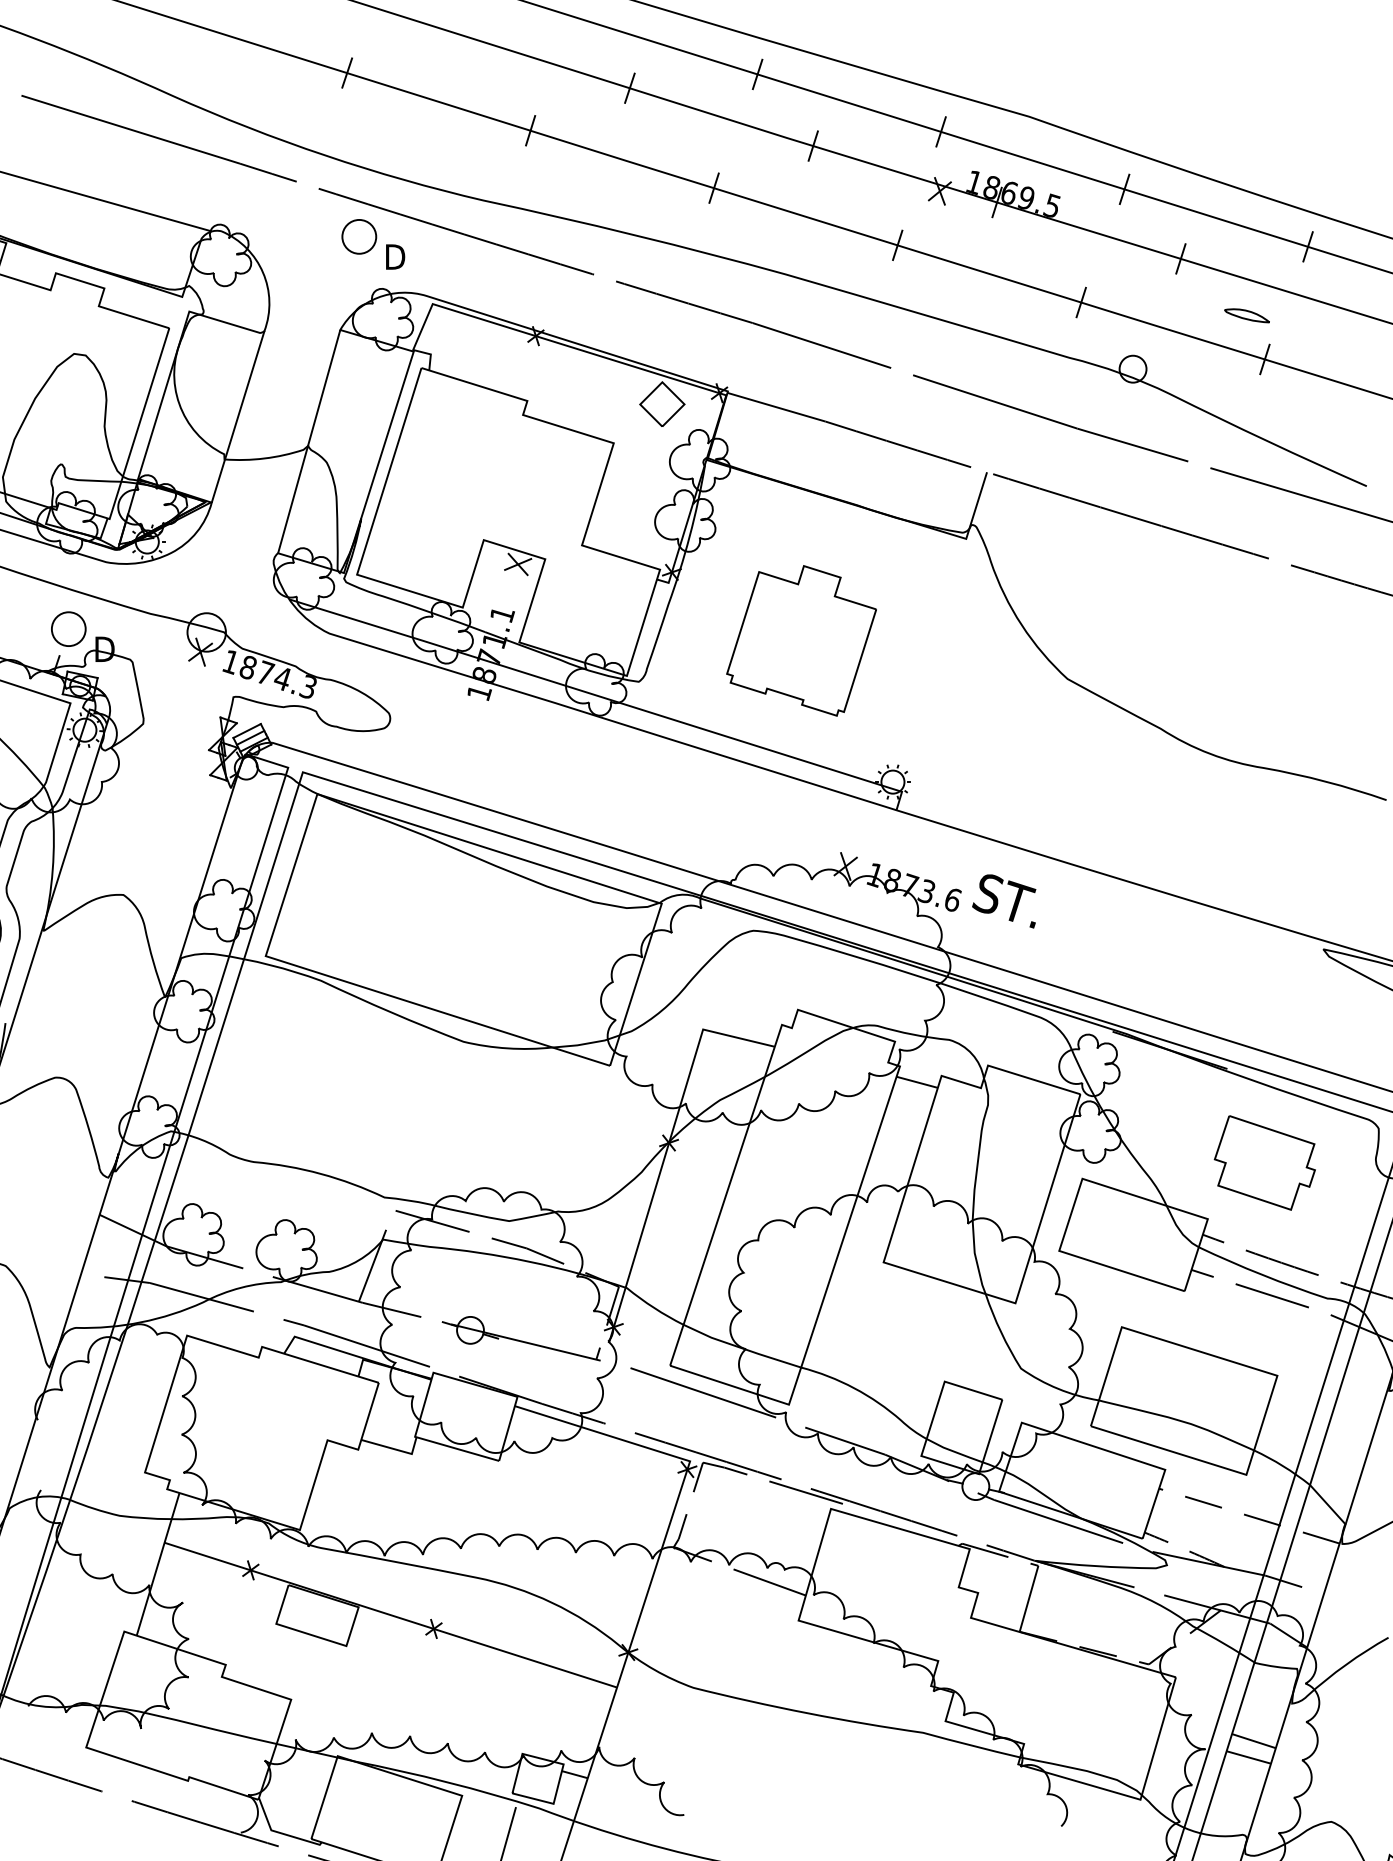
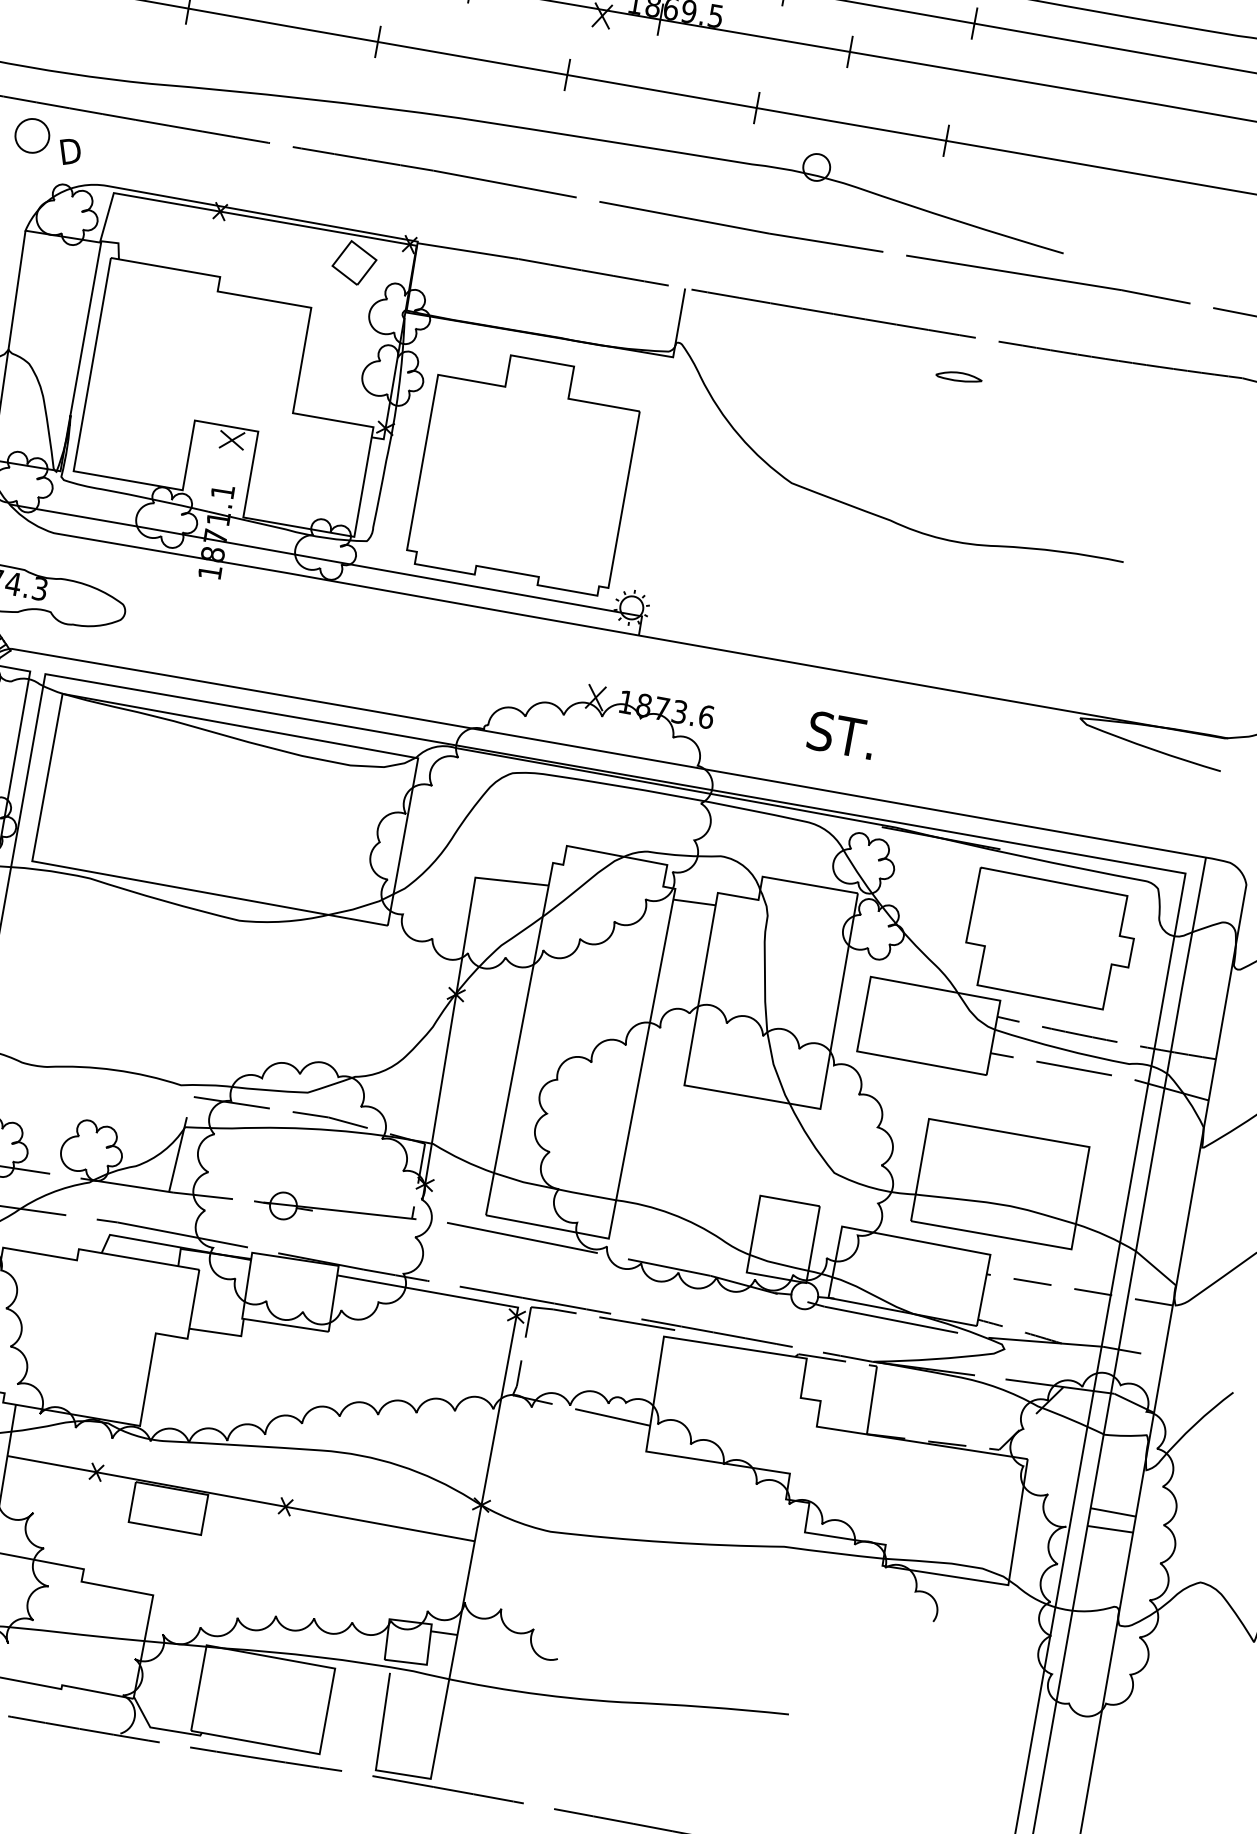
part: (1246, 315) -> (958, 377), moved
part: (801, 640) -> (522, 479), size x1.67
text: (1004, 901) -> (837, 736), moved
part: (1264, 1162) -> (1049, 937), size x1.67

